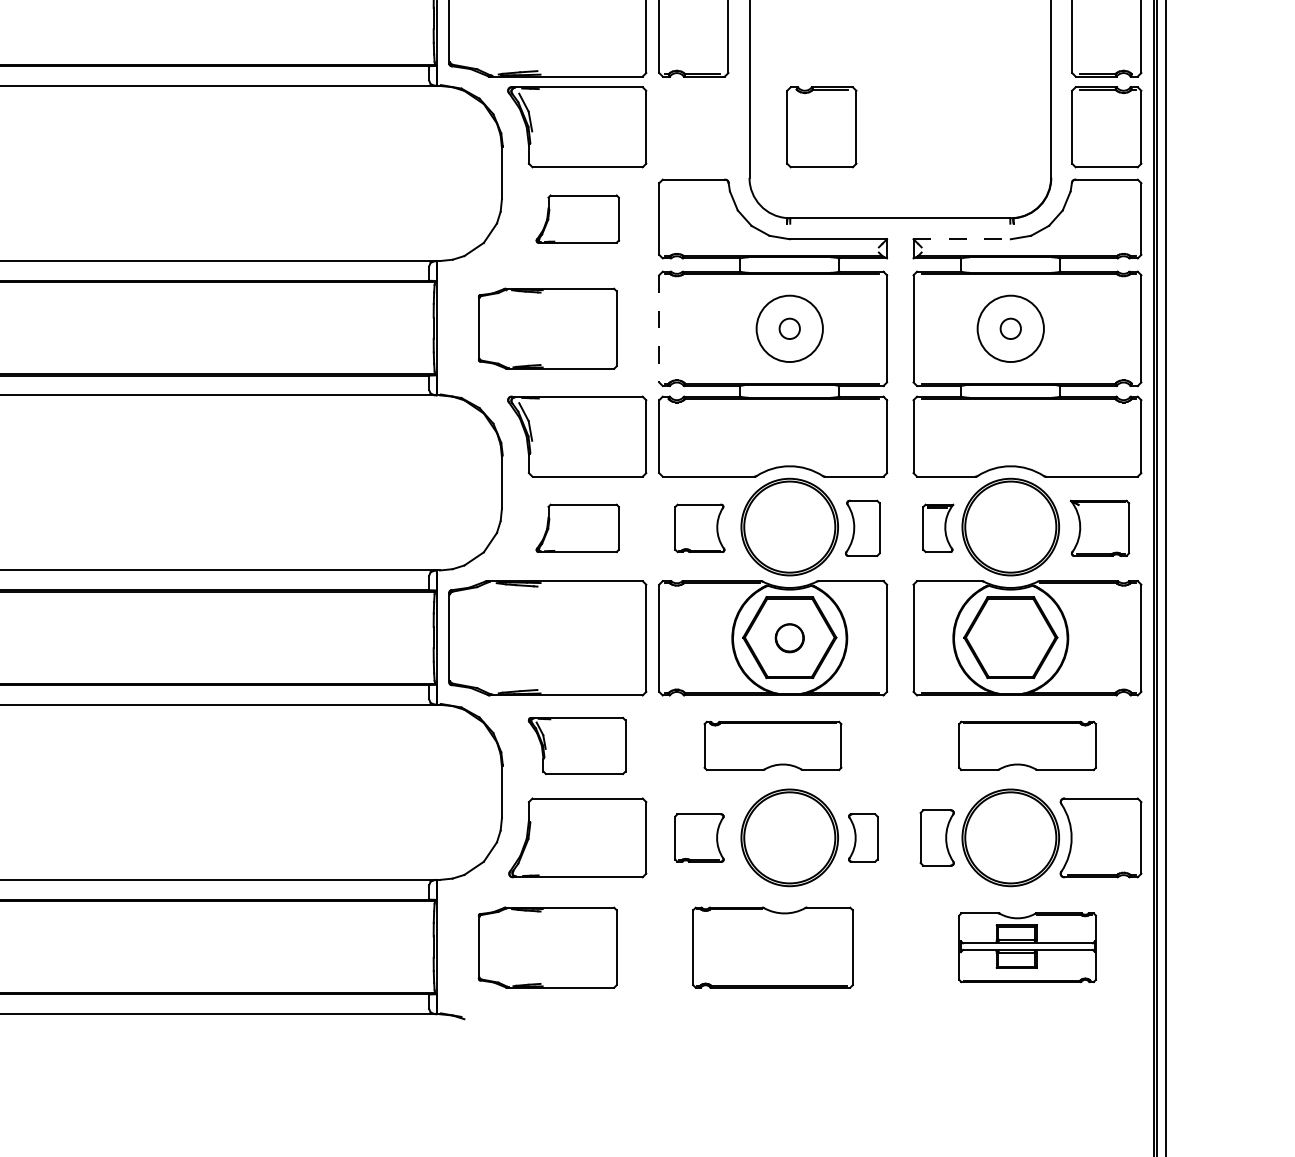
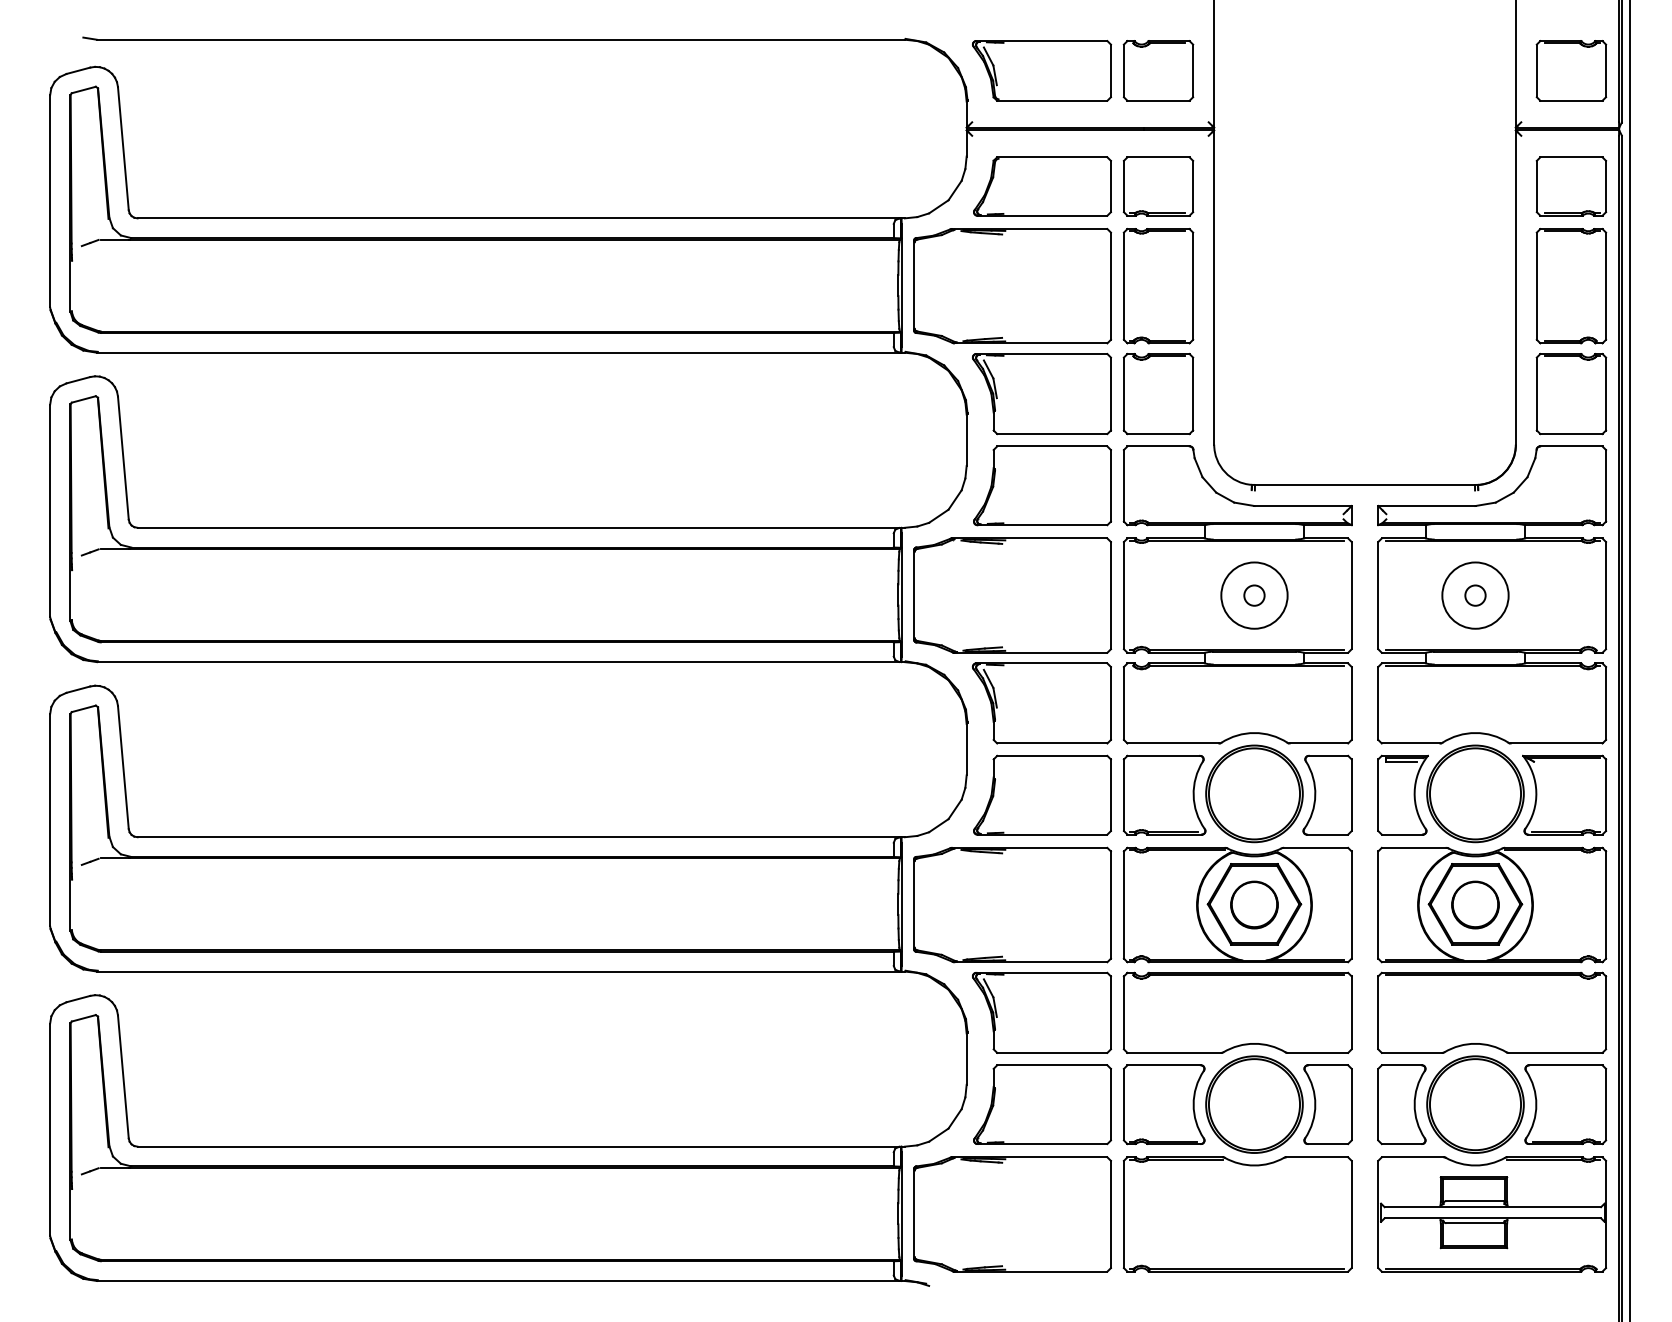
part: (821, 127) -> (1158, 394), moved
part: (577, 218) -> (1042, 485), size x1.67
line: (961, 239) -> (1426, 506), dashed -> solid
part: (547, 328) -> (1012, 595), size x1.43
line: (658, 328) -> (1123, 595), dashed -> solid
part: (577, 527) -> (1042, 794), size x1.67
part: (699, 527) -> (1164, 794), size x1.67
part: (862, 527) -> (1327, 794), size x1.43
part: (937, 527) -> (1402, 794), size x1.67
part: (1099, 527) -> (1564, 794), size x1.43
part: (789, 637) -> (1254, 904), size x1.67
part: (1010, 637) -> (1475, 904), added
part: (576, 745) -> (1041, 1012), size x1.43
part: (772, 745) -> (1237, 1012), size x1.67
part: (1027, 745) -> (1492, 1012), size x1.67
part: (698, 837) -> (1163, 1104), size x1.67
part: (862, 837) -> (1327, 1104), size x1.67
part: (936, 837) -> (1401, 1104), size x1.43
part: (547, 947) -> (1012, 1214), size x1.43
part: (772, 947) -> (1237, 1214), size x1.43
part: (1027, 947) -> (1492, 1214), size x1.67

